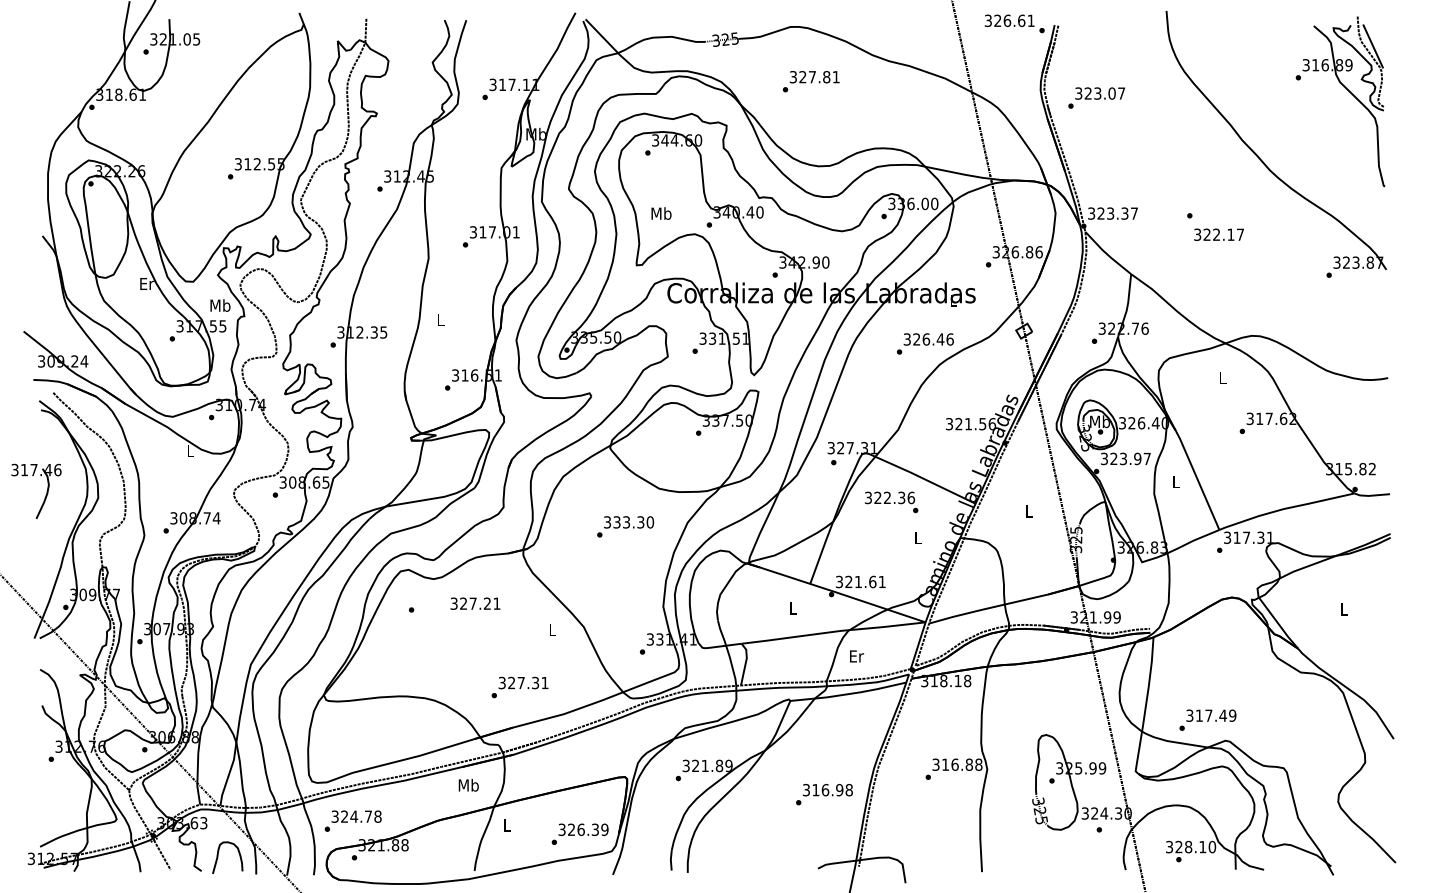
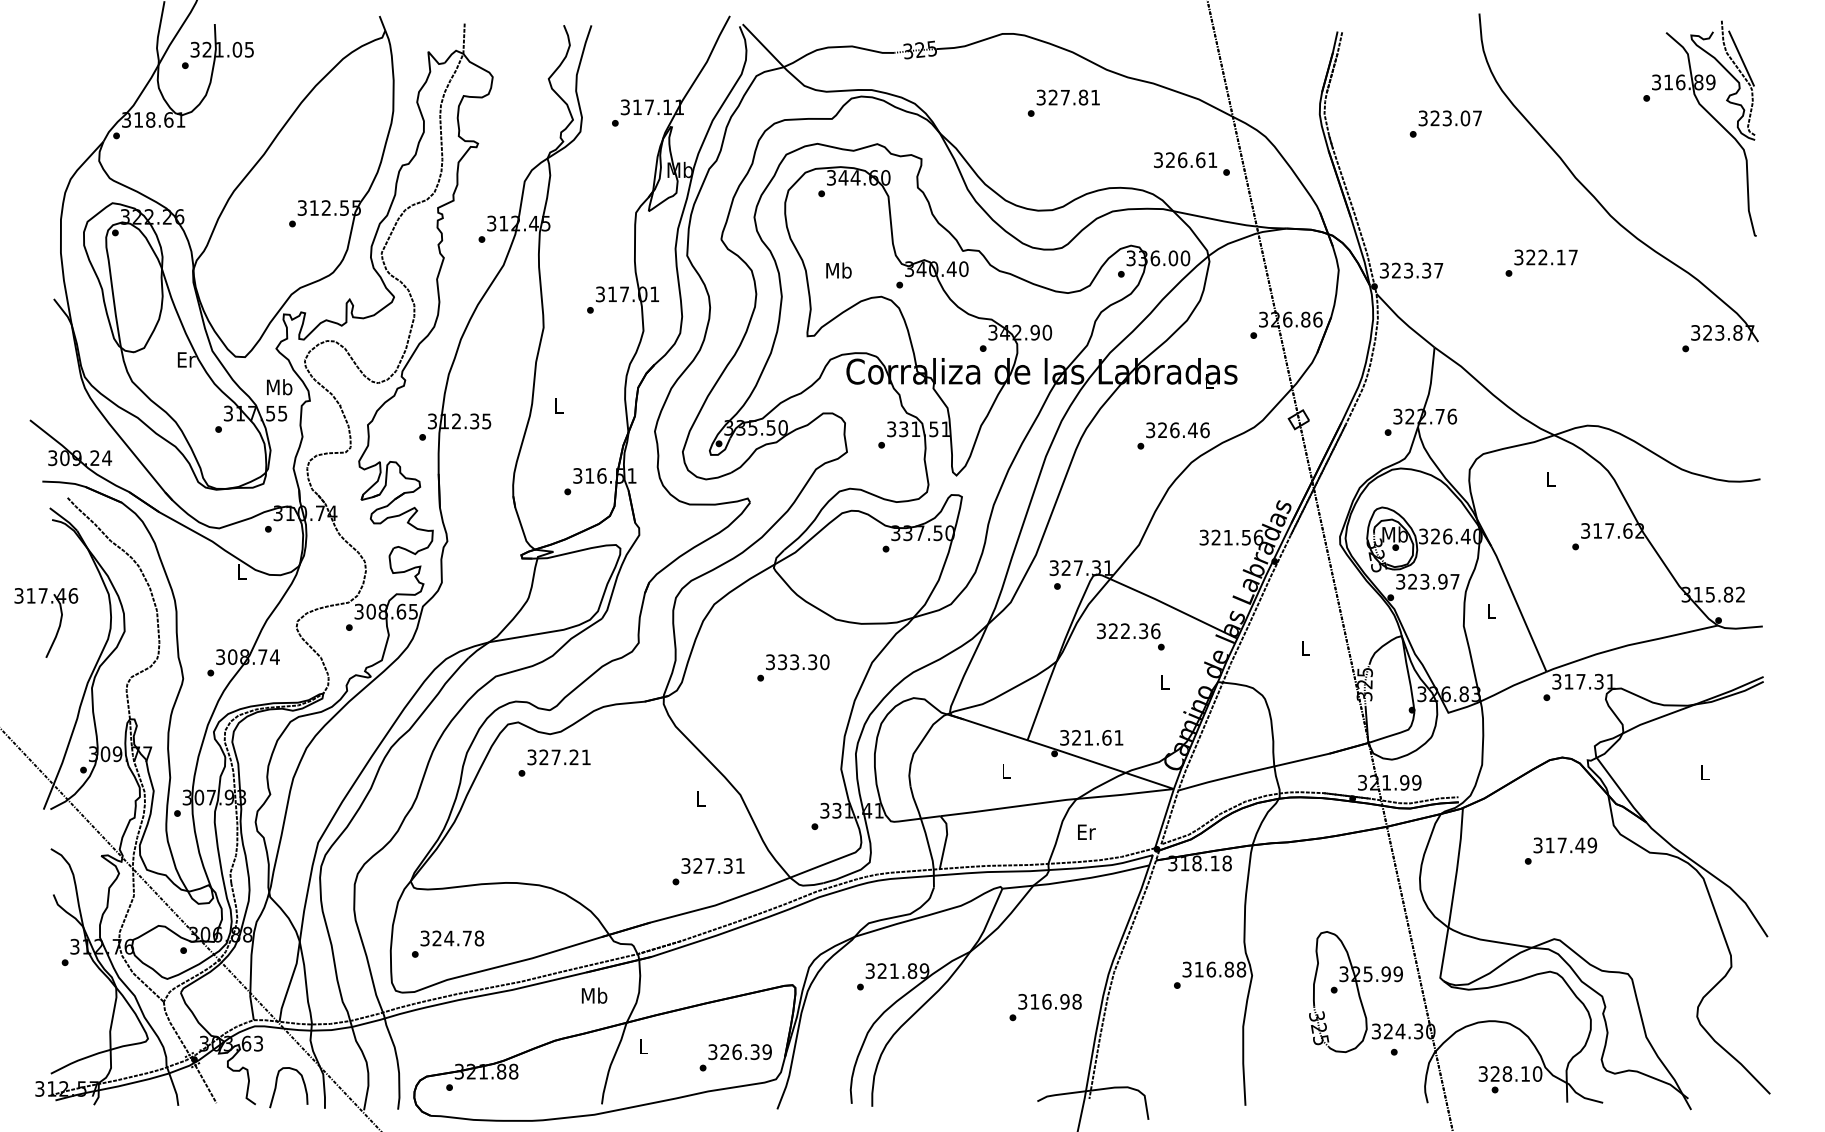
text: (1014, 23) -> (1191, 163), moved
text: (810, 81) -> (1063, 102), moved
text: (1096, 97) -> (1445, 123), moved
text: (1218, 234) -> (1545, 257), moved
text: (475, 603) -> (558, 757), moved
text: (520, 687) -> (708, 871), moved
text: (1207, 719) -> (1560, 850), moved
text: (353, 820) -> (448, 943), moved

